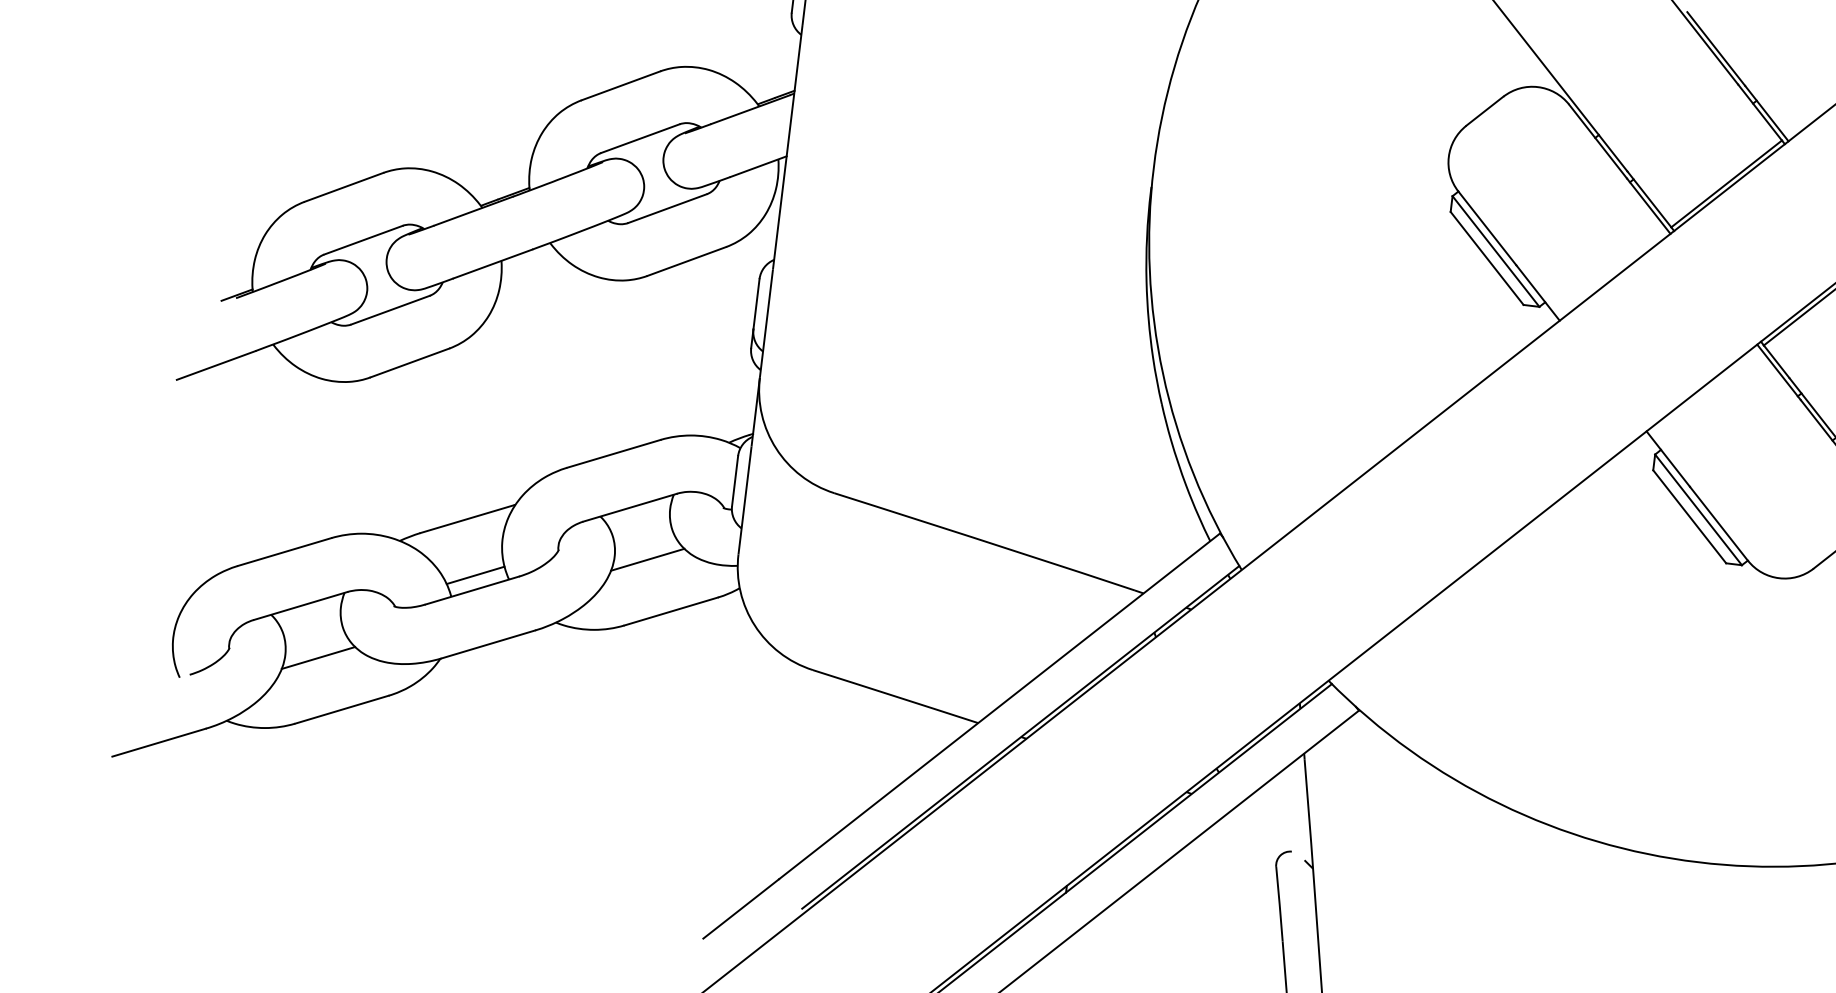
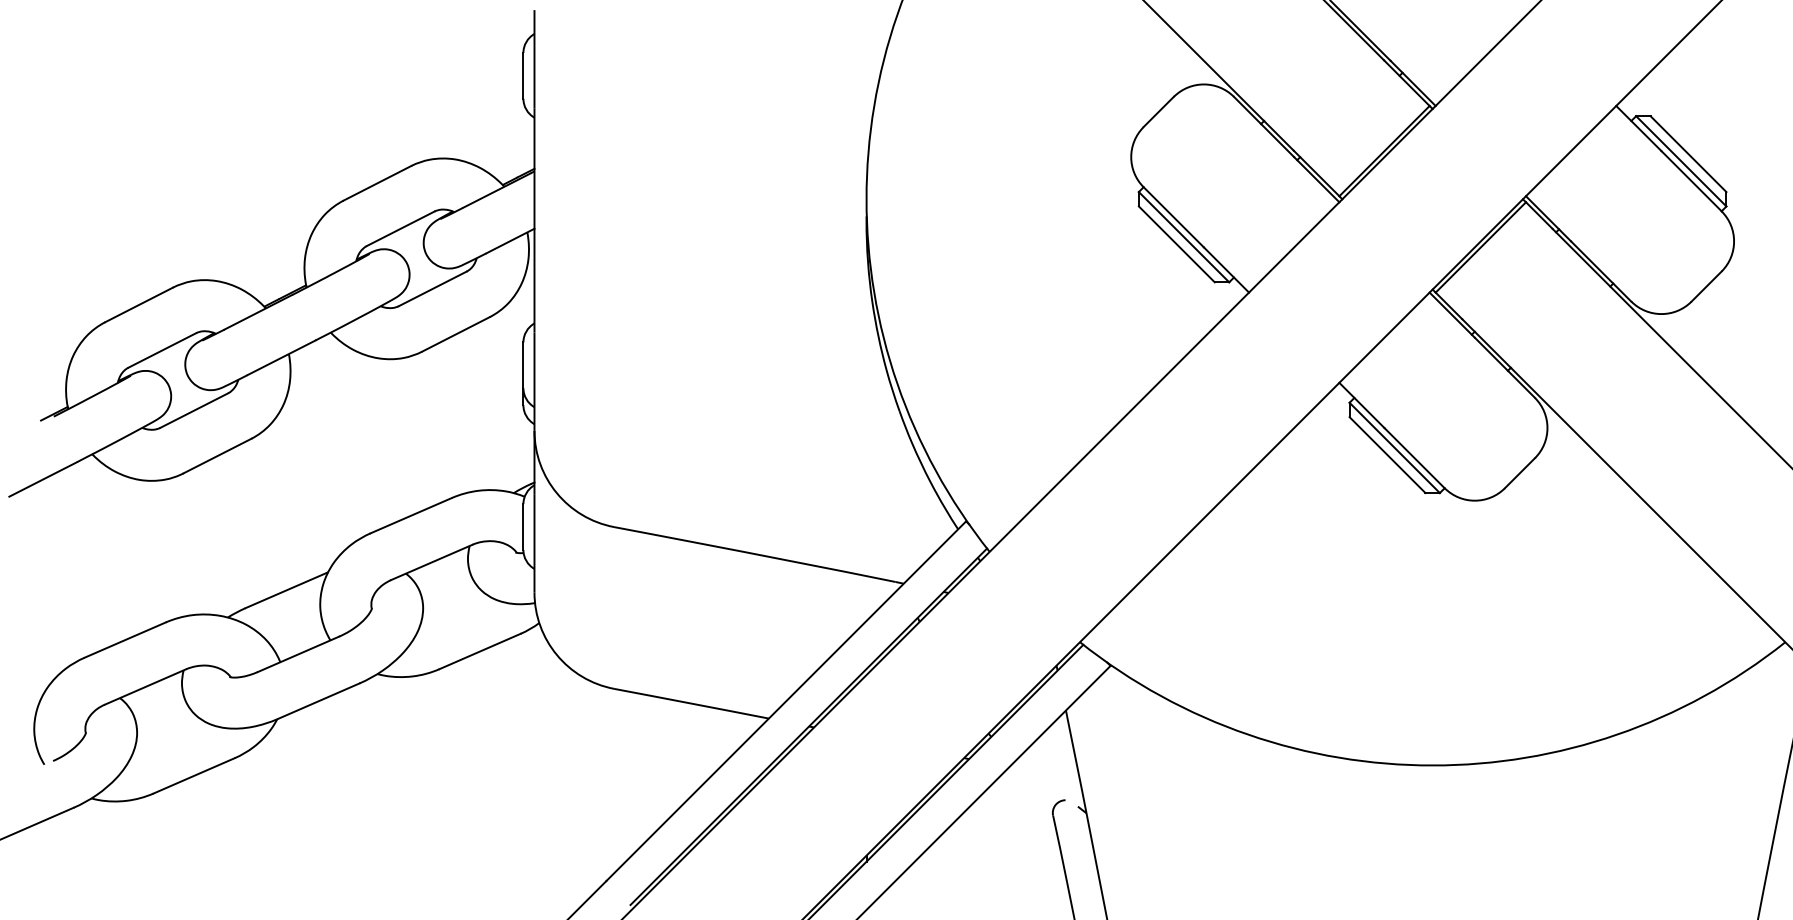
line: (647, 559) -> (453, 607), removed
line: (475, 575) -> (299, 640), removed
line: (318, 657) -> (167, 731), removed

